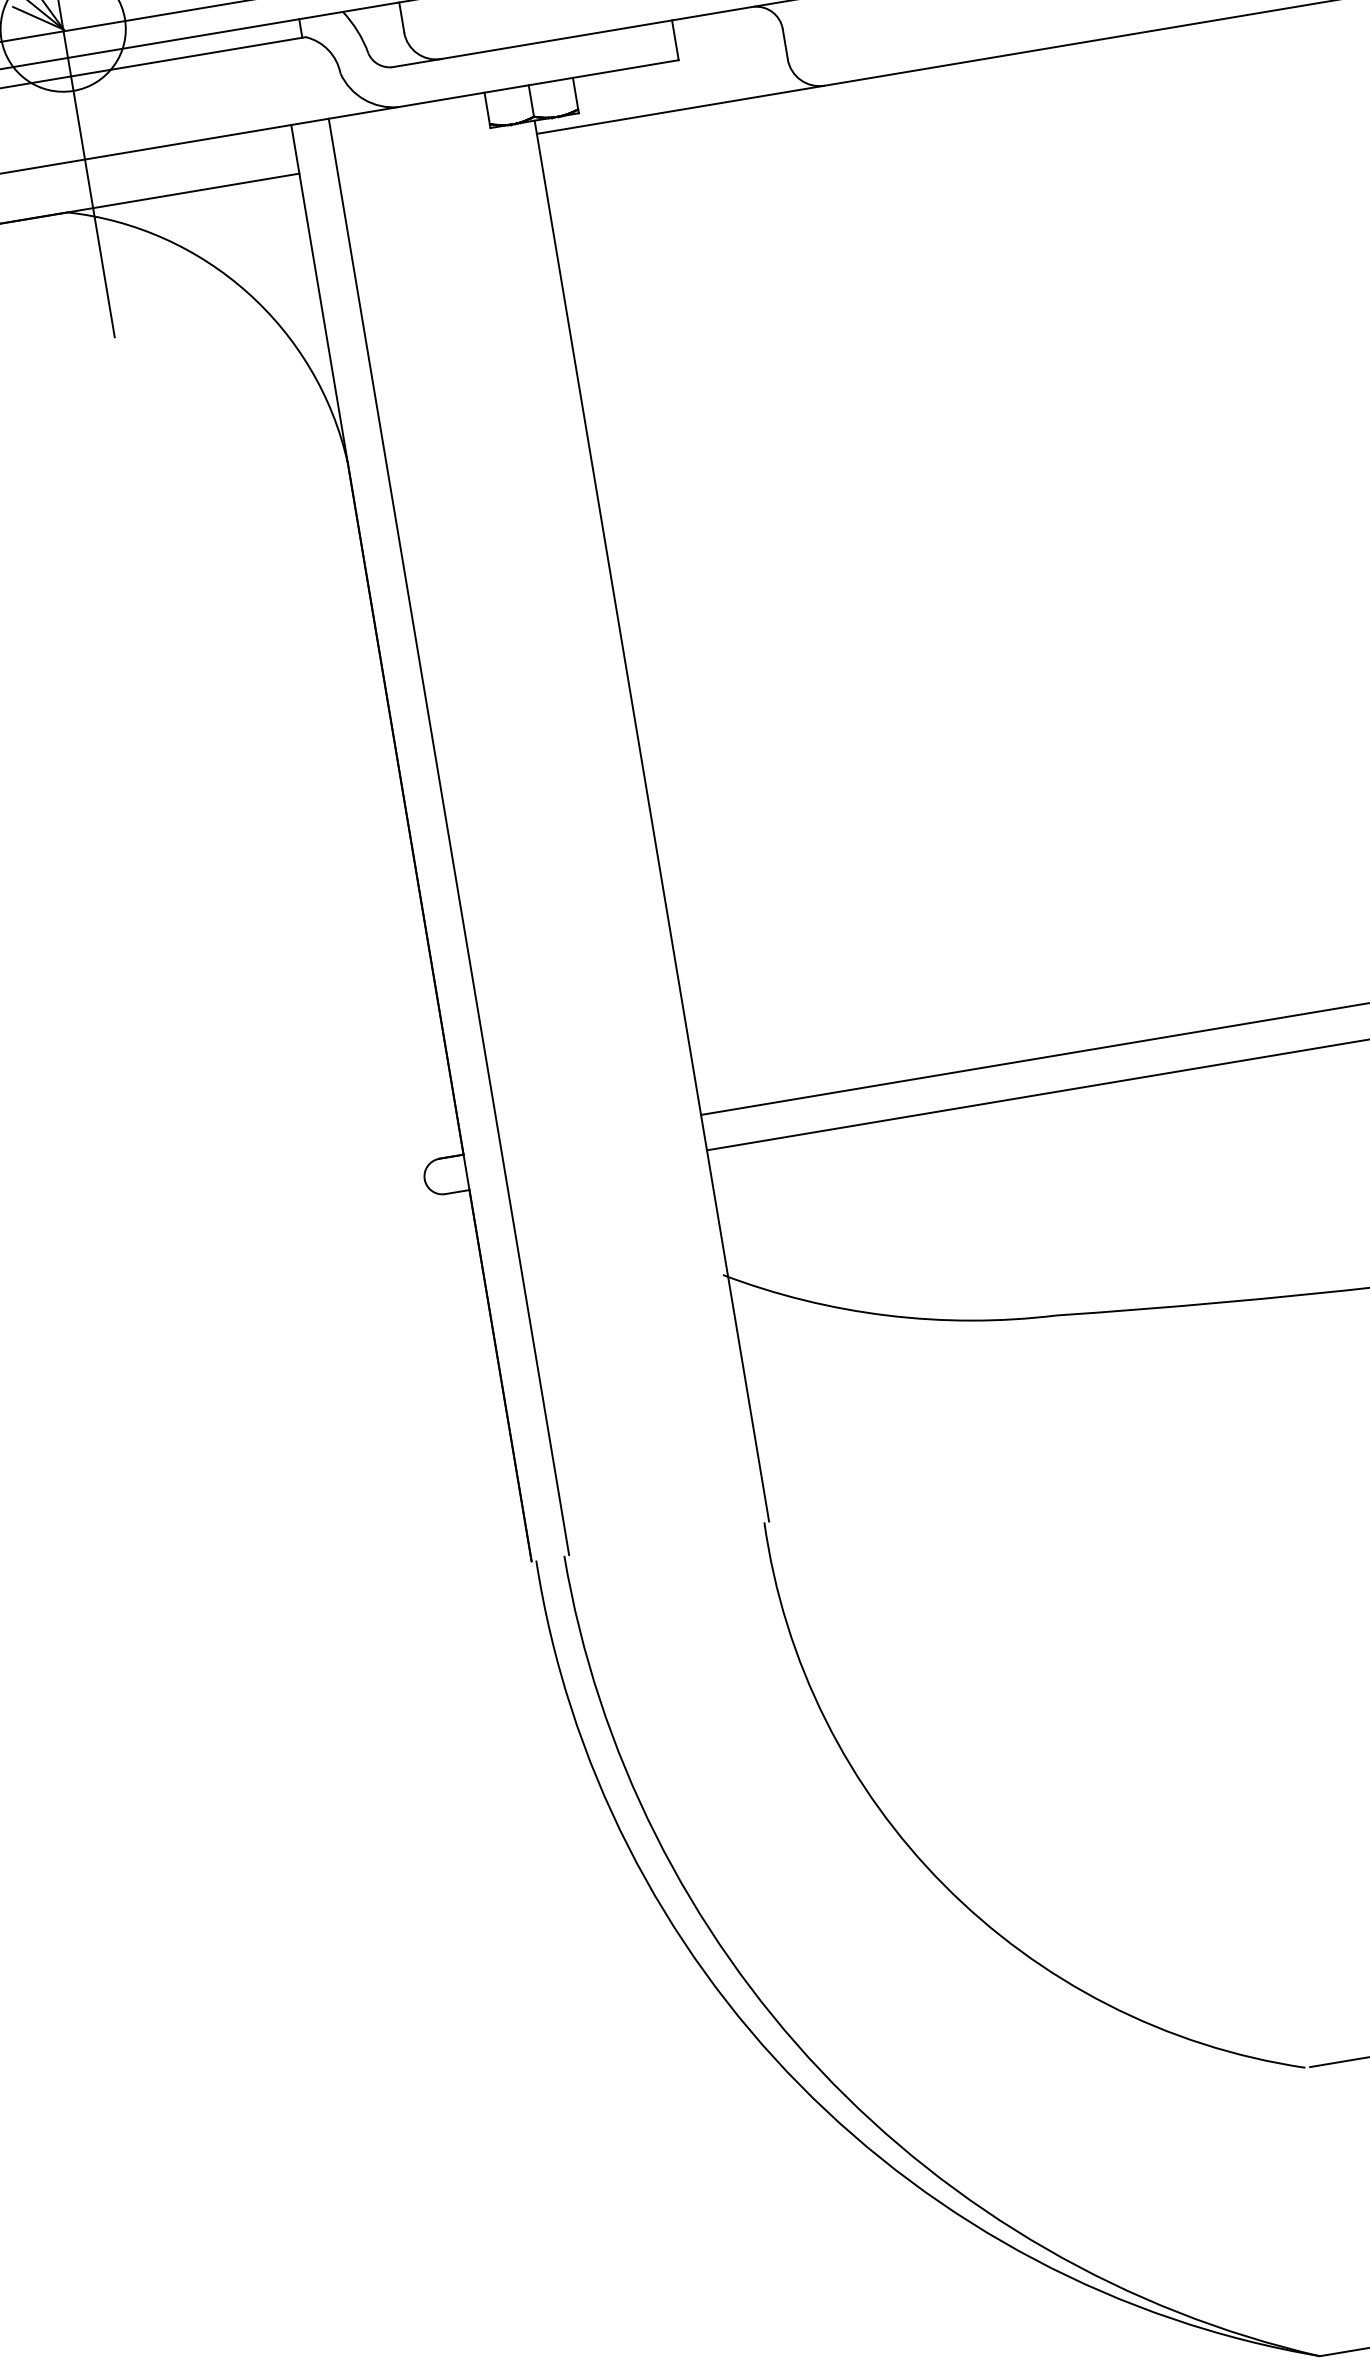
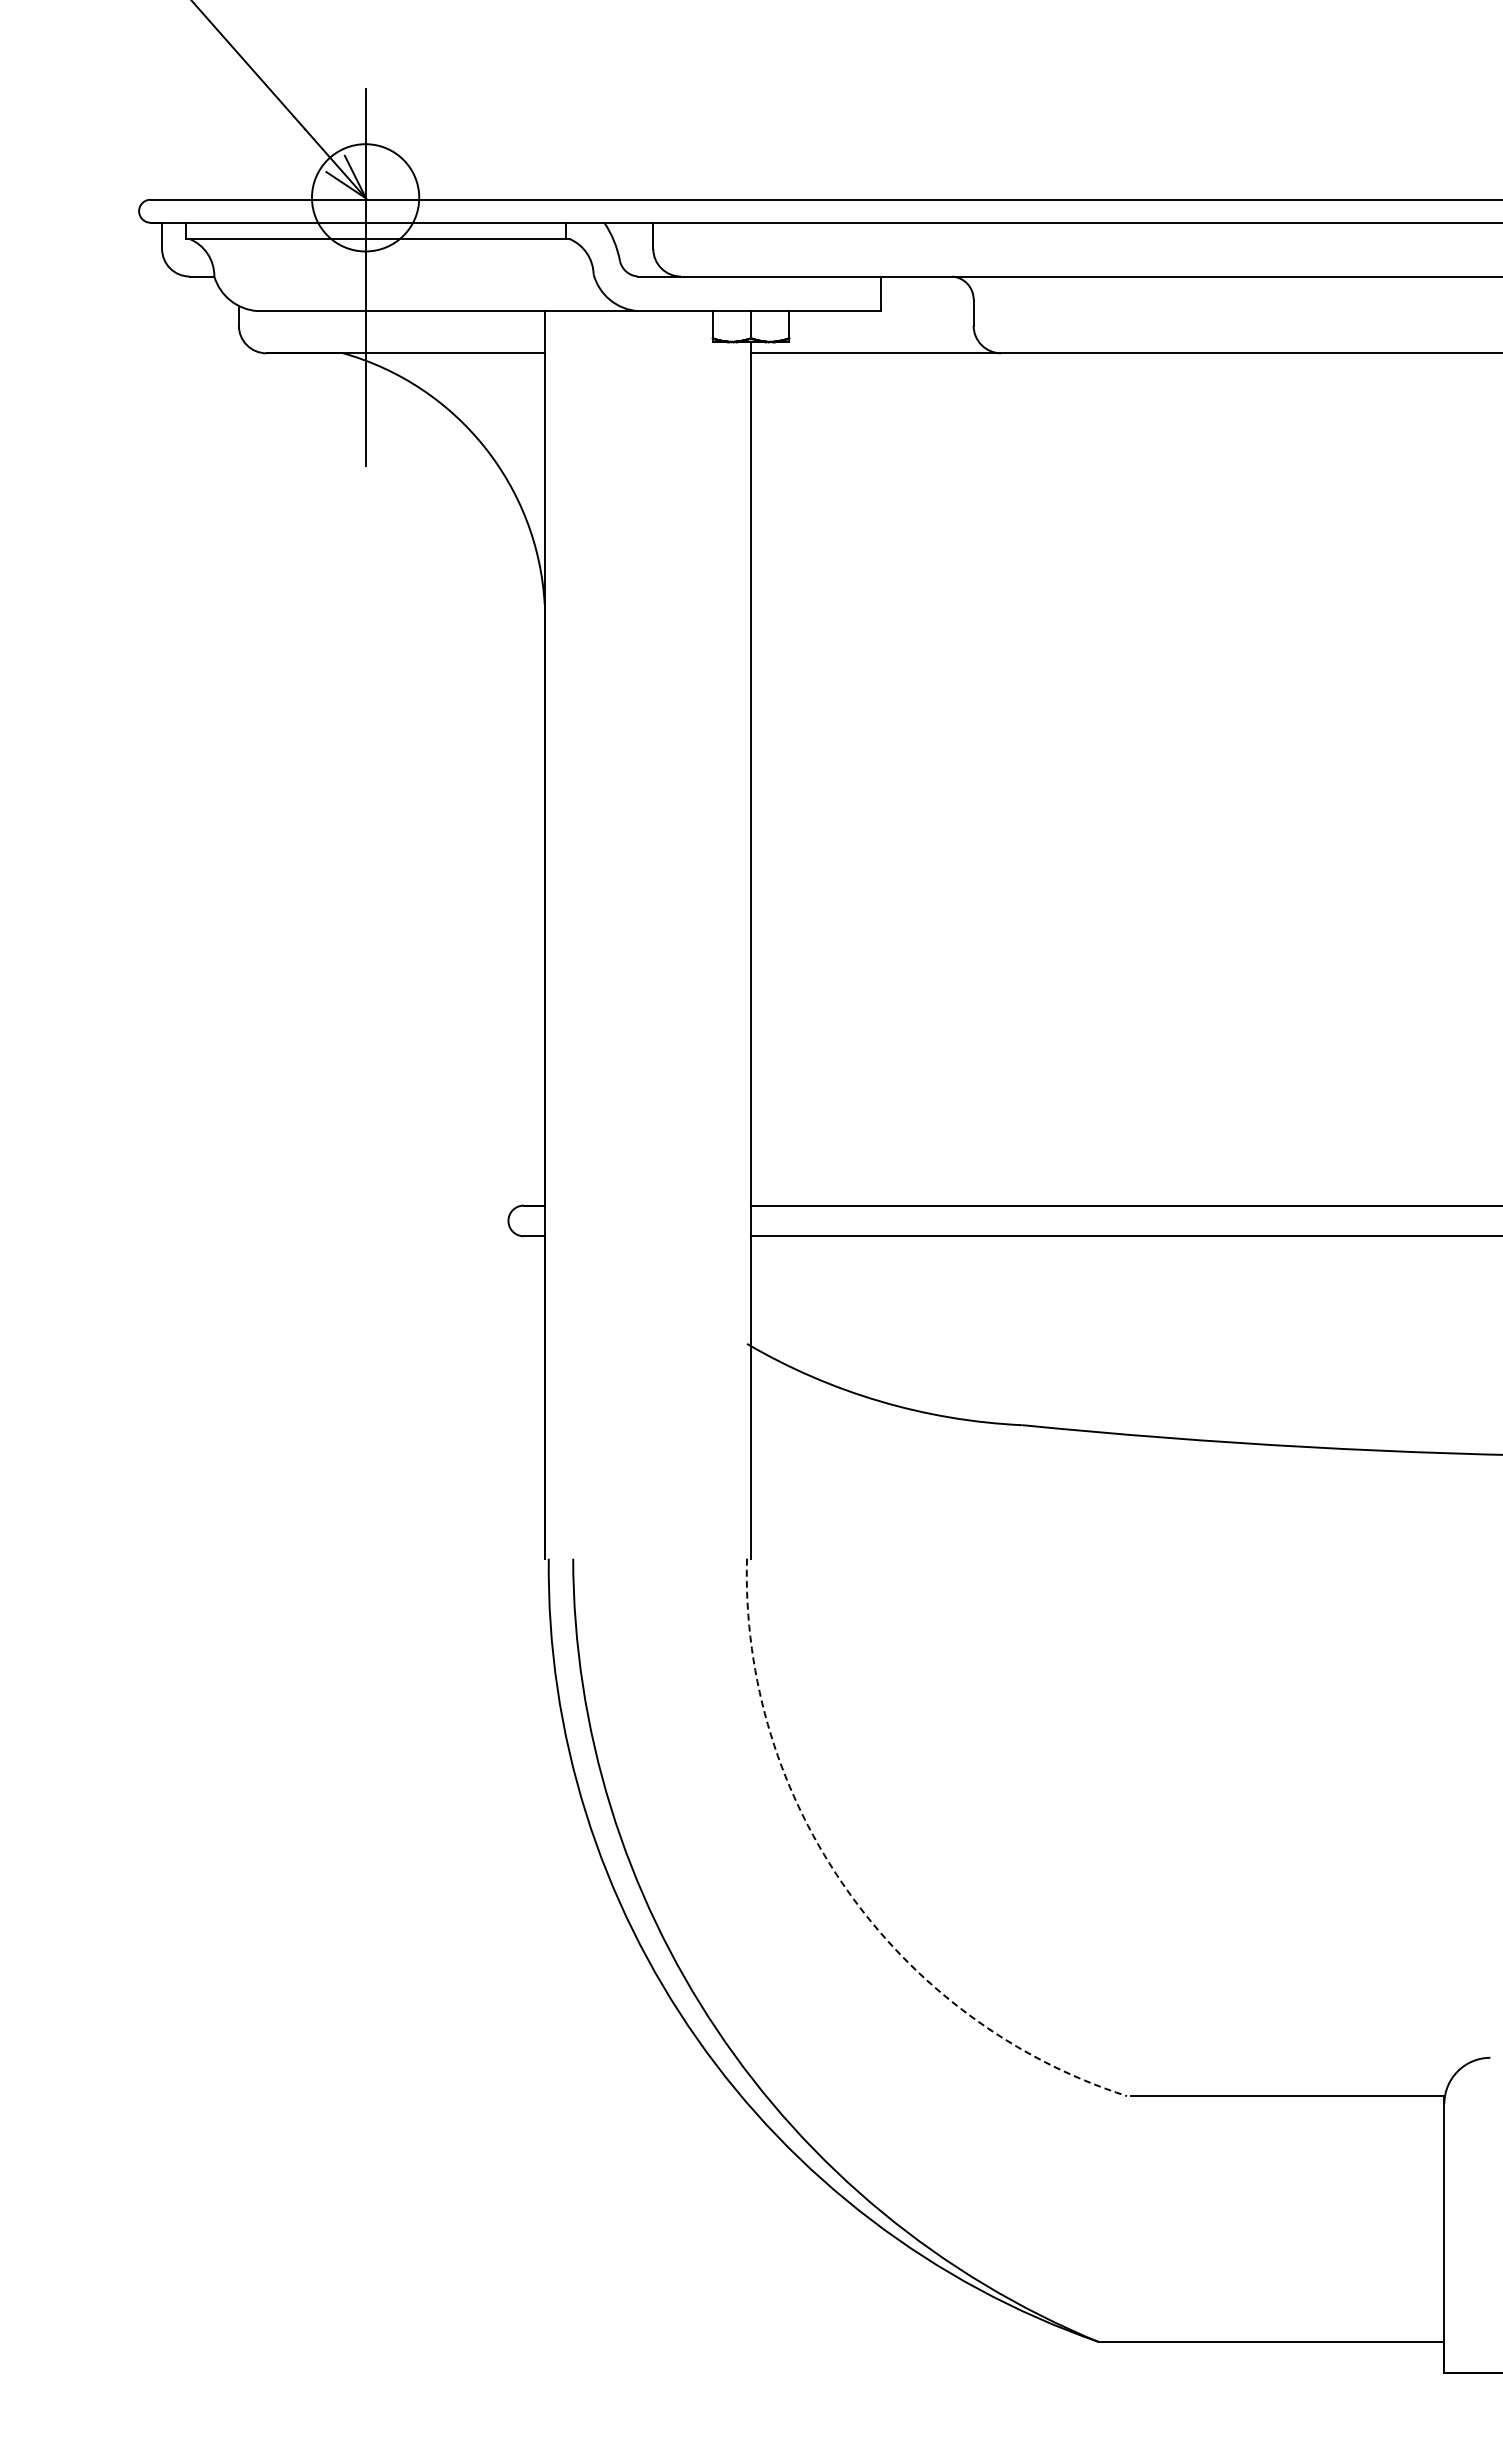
line: (449, 836) -> (577, 934), removed
arc: (944, 1884) -> (847, 1890), solid -> dashed

